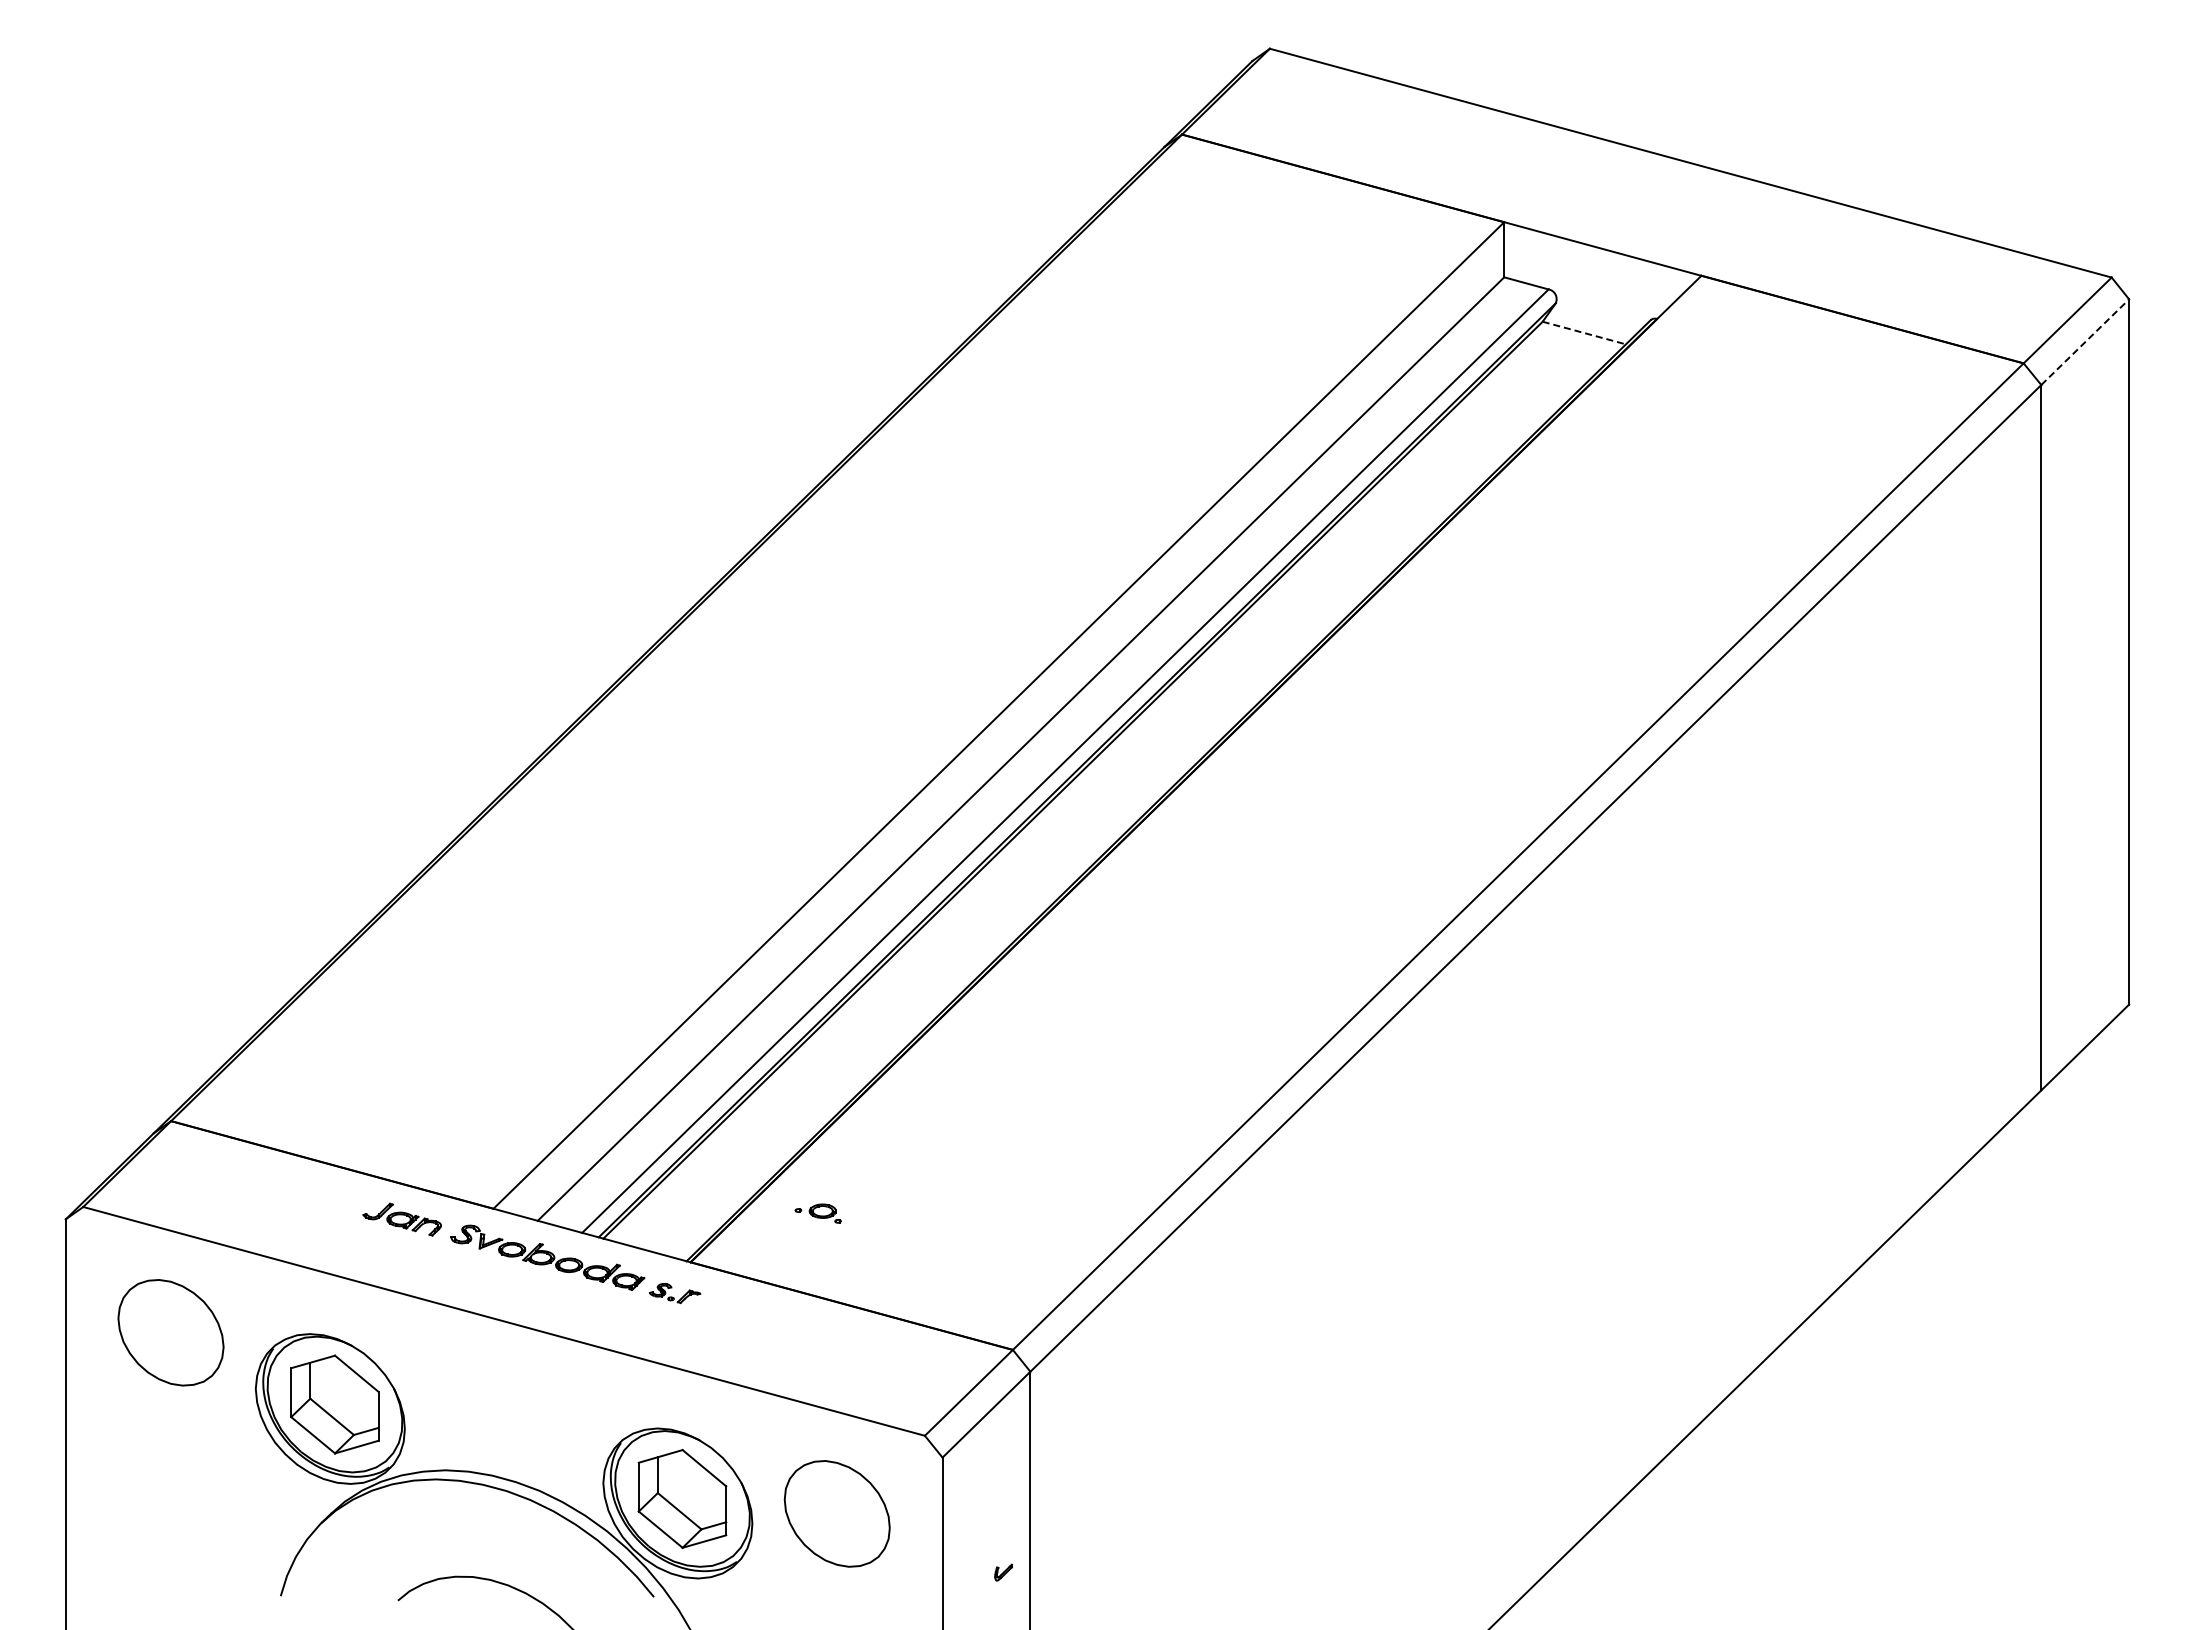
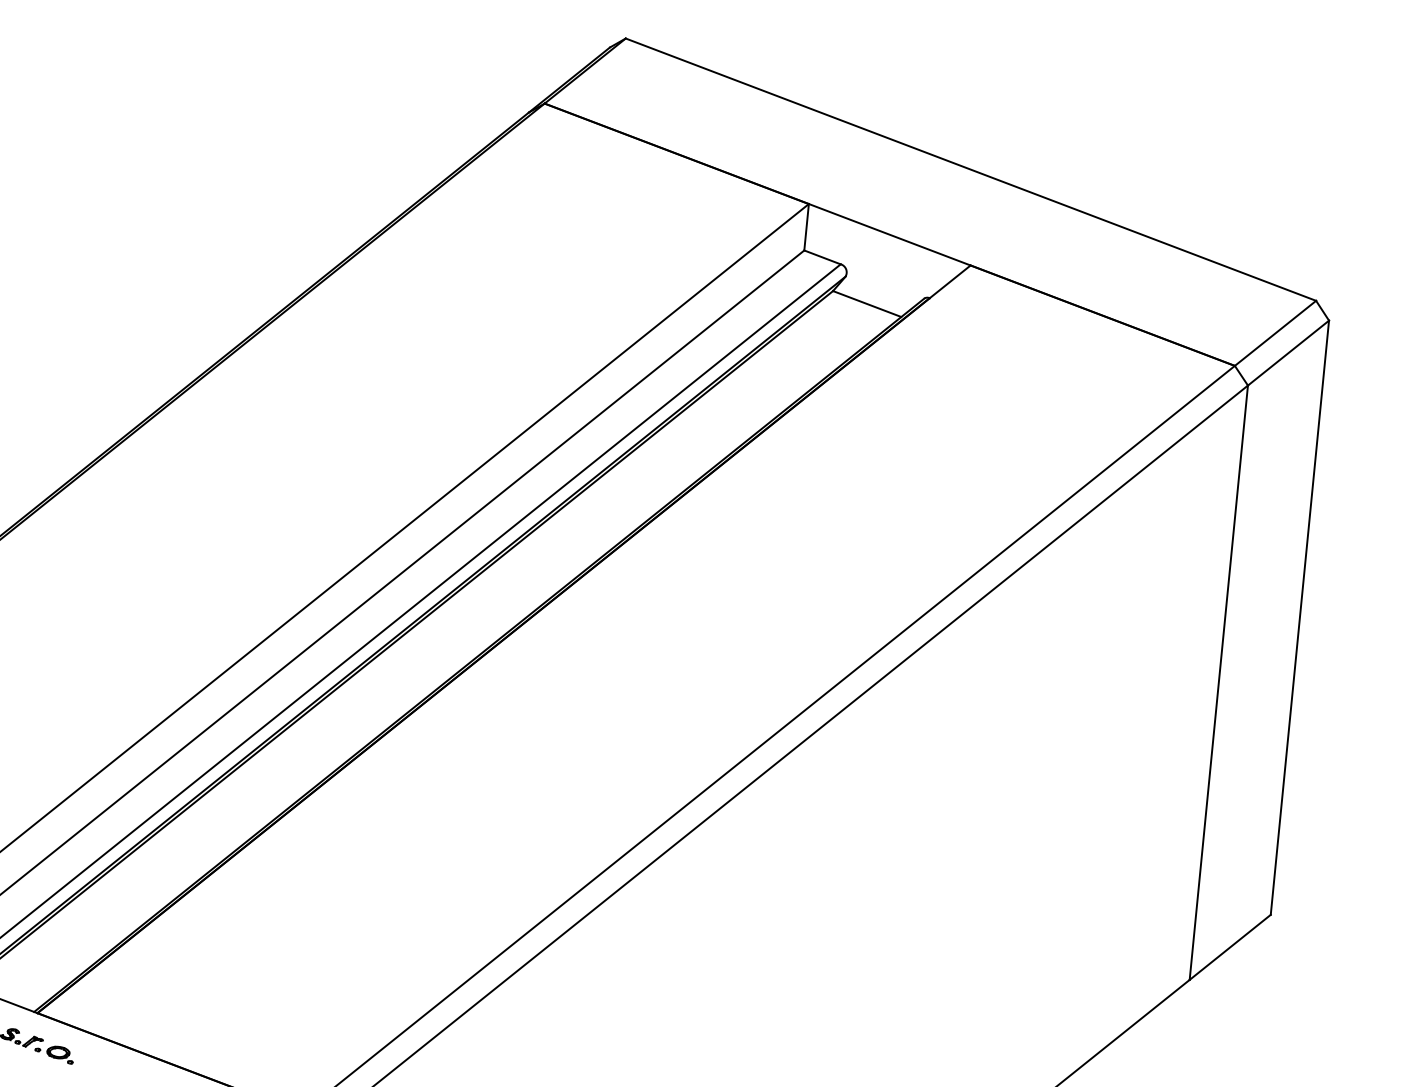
line: (1584, 333) -> (867, 304), dashed -> solid
line: (2085, 341) -> (1288, 352), dashed -> solid
part: (817, 1213) -> (53, 1054), moved

